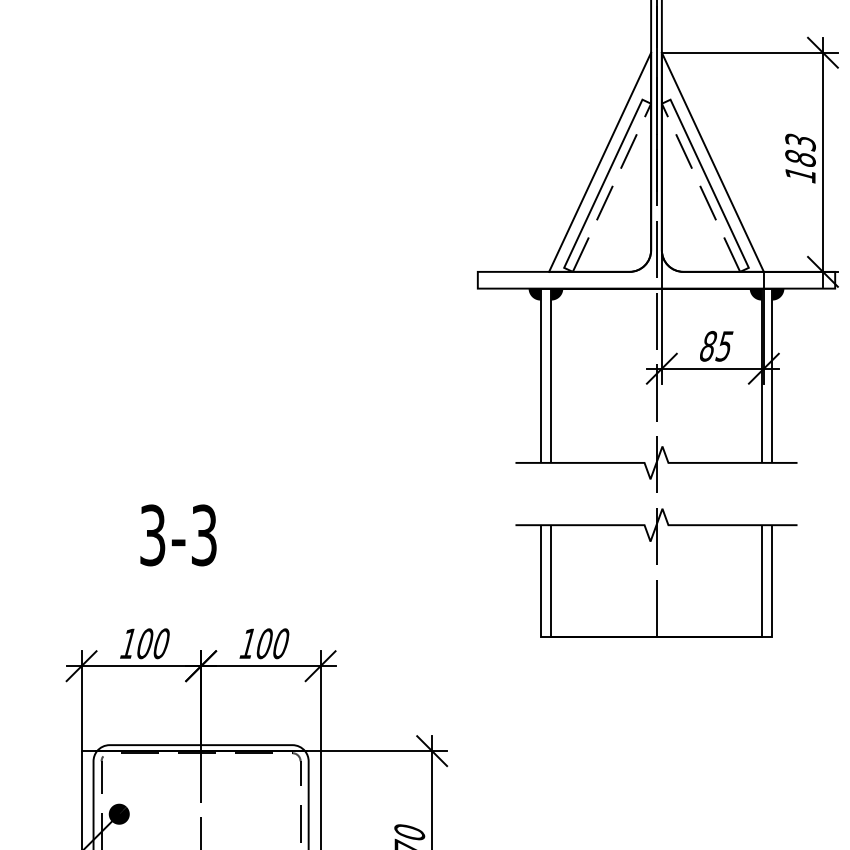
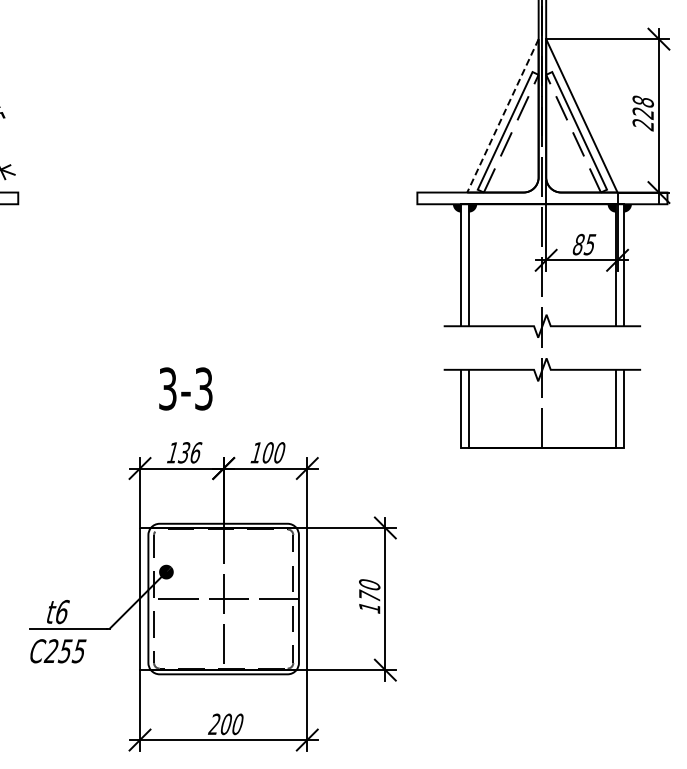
text: (799, 158) -> (642, 113), 183 -> 228
line: (599, 161) -> (502, 115), solid -> dashed
text: (177, 534) -> (185, 388), moved
text: (152, 643) -> (189, 452), 100 -> 136

